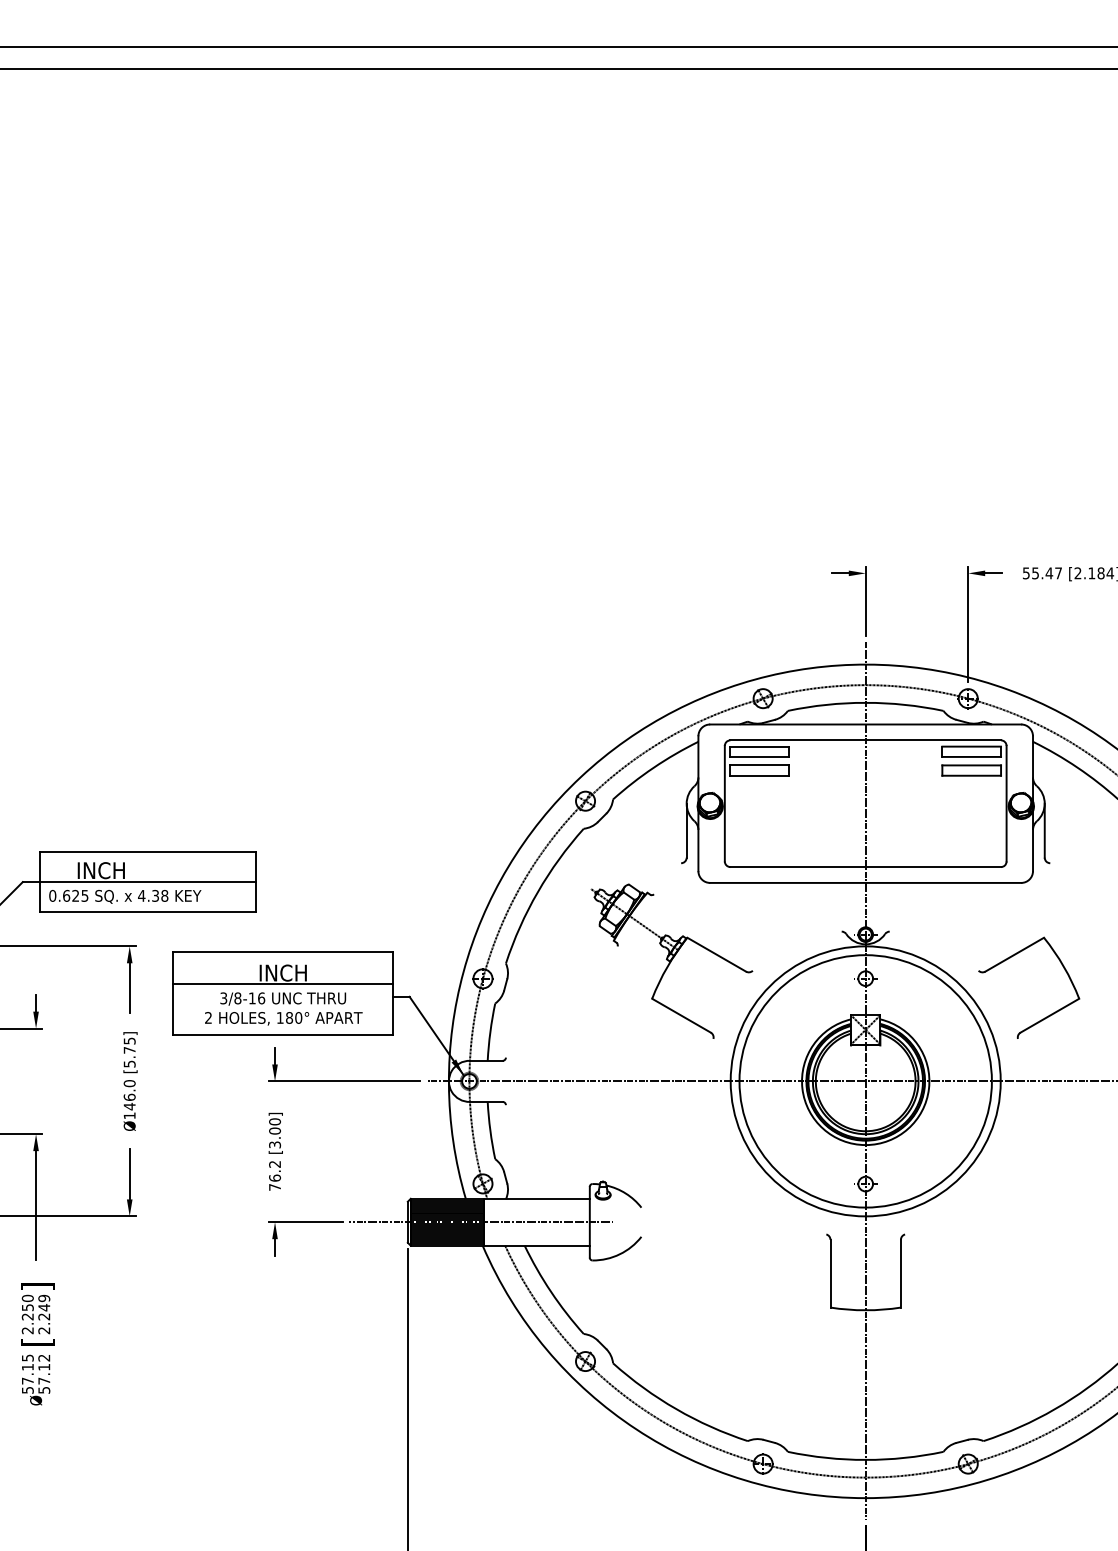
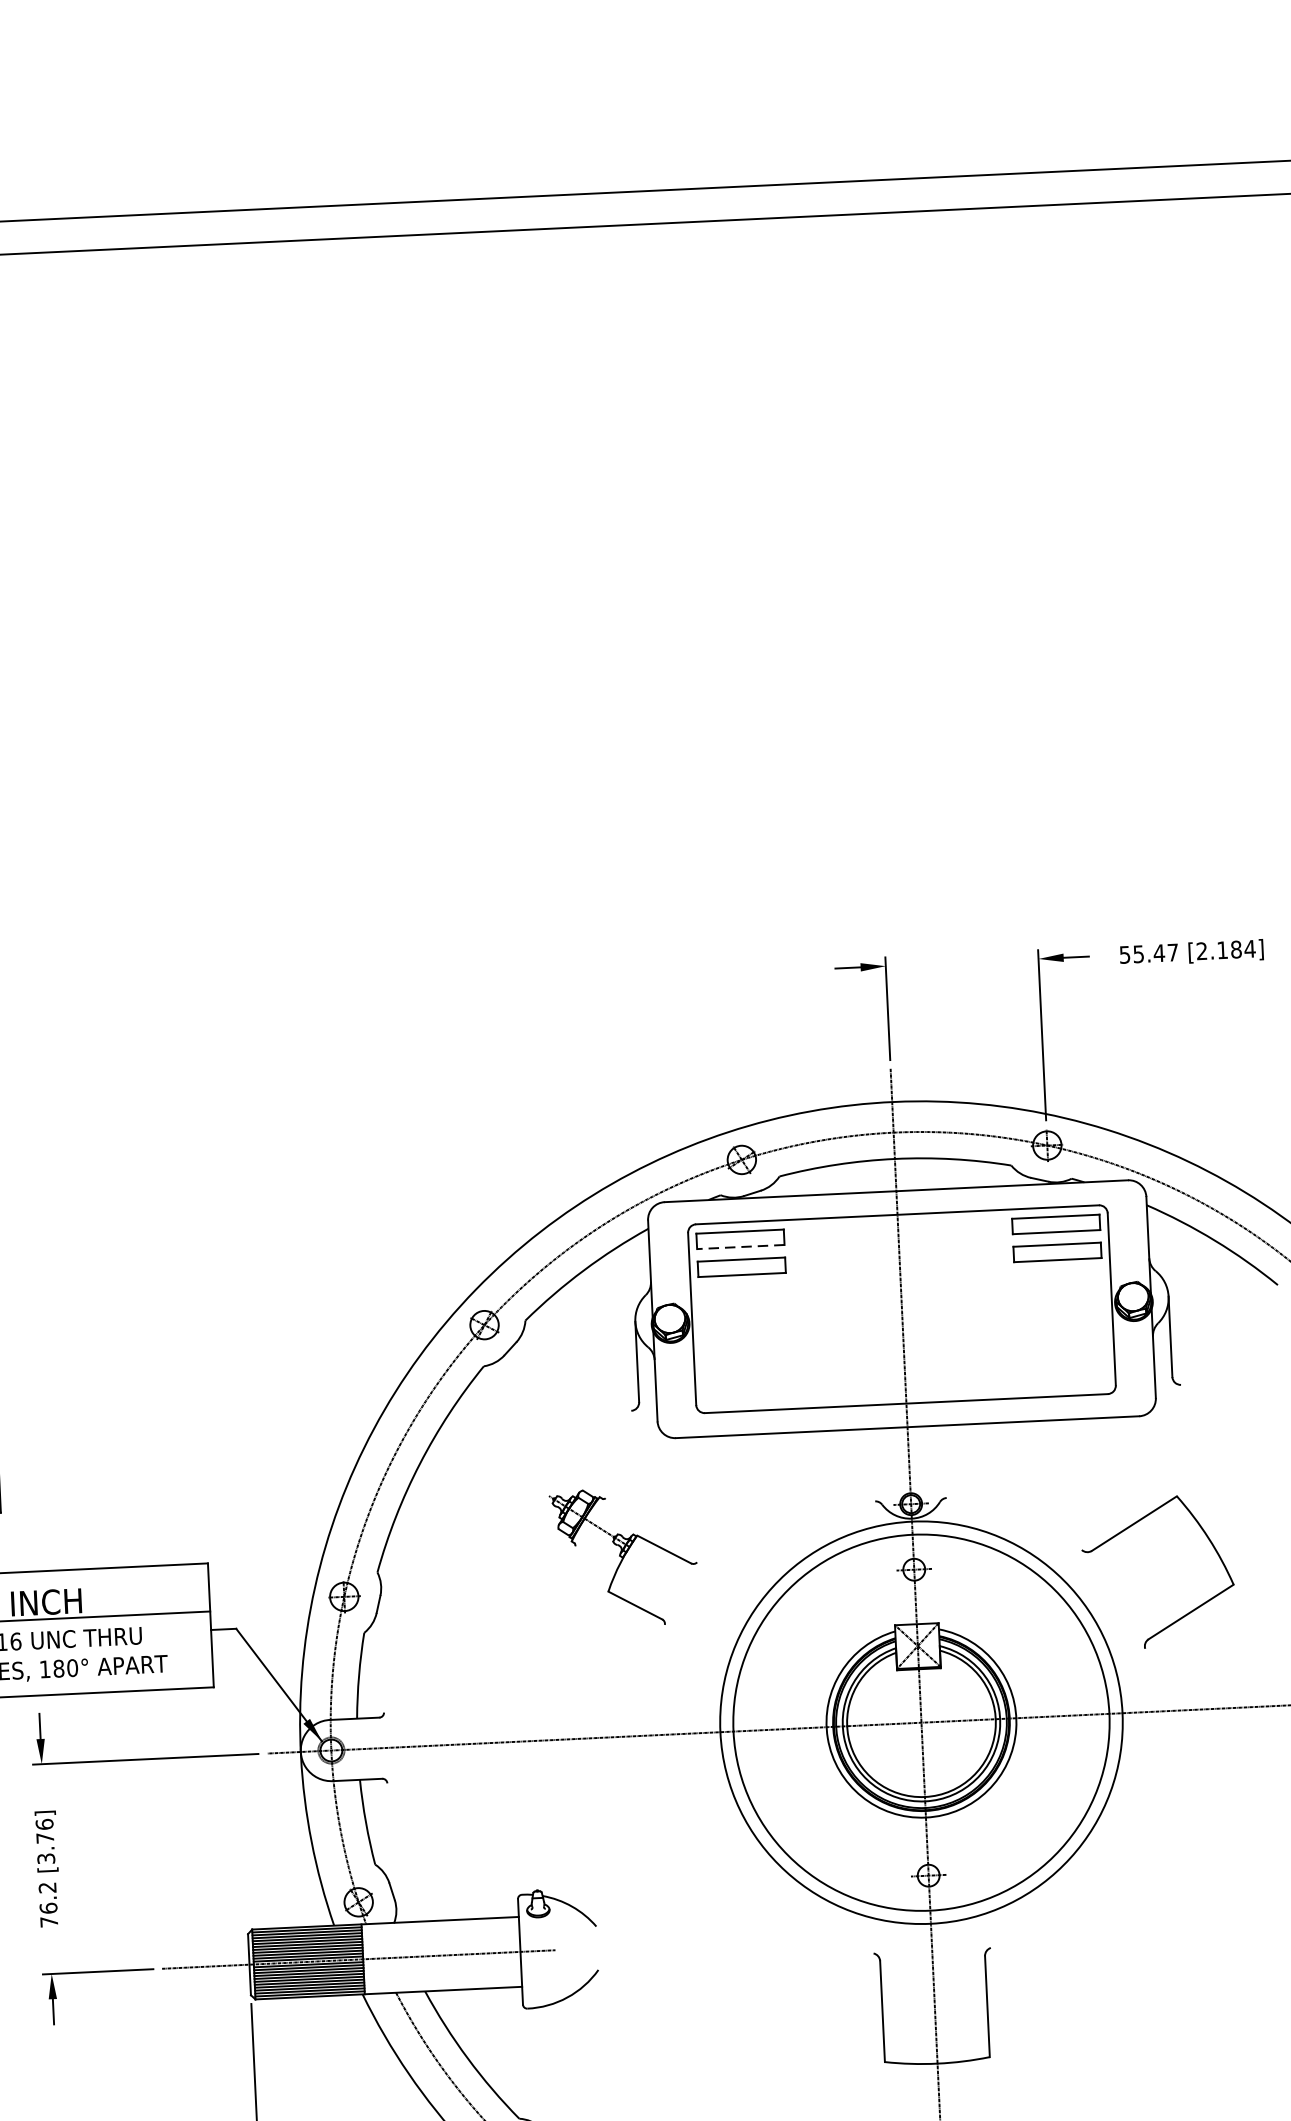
line: (759, 756) -> (740, 1246), solid -> dashed
part: (671, 960) -> (623, 1556), size x0.6
text: (274, 1126) -> (44, 1831), [3.00] -> [3.76]

